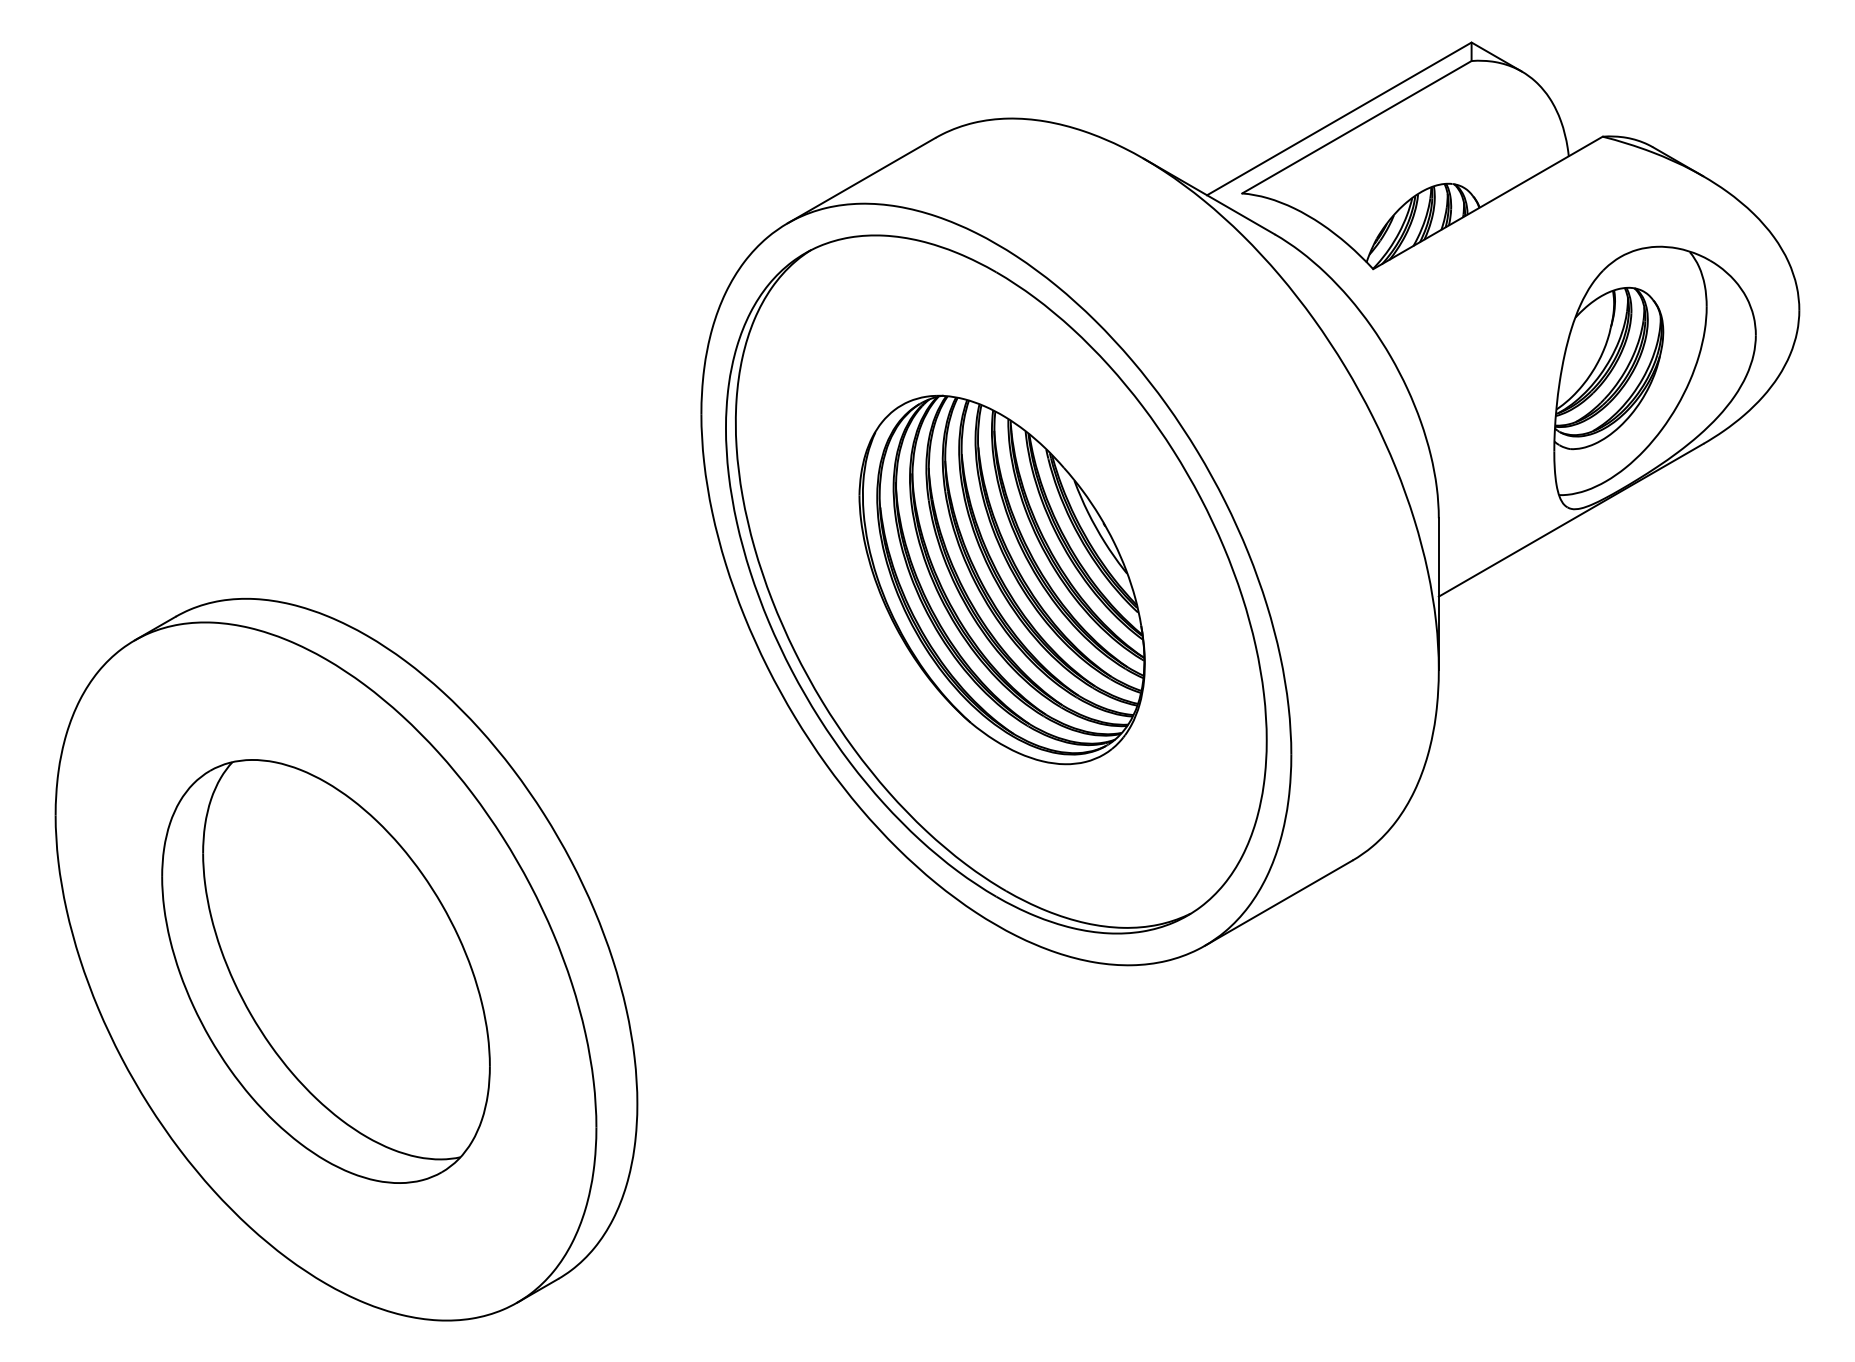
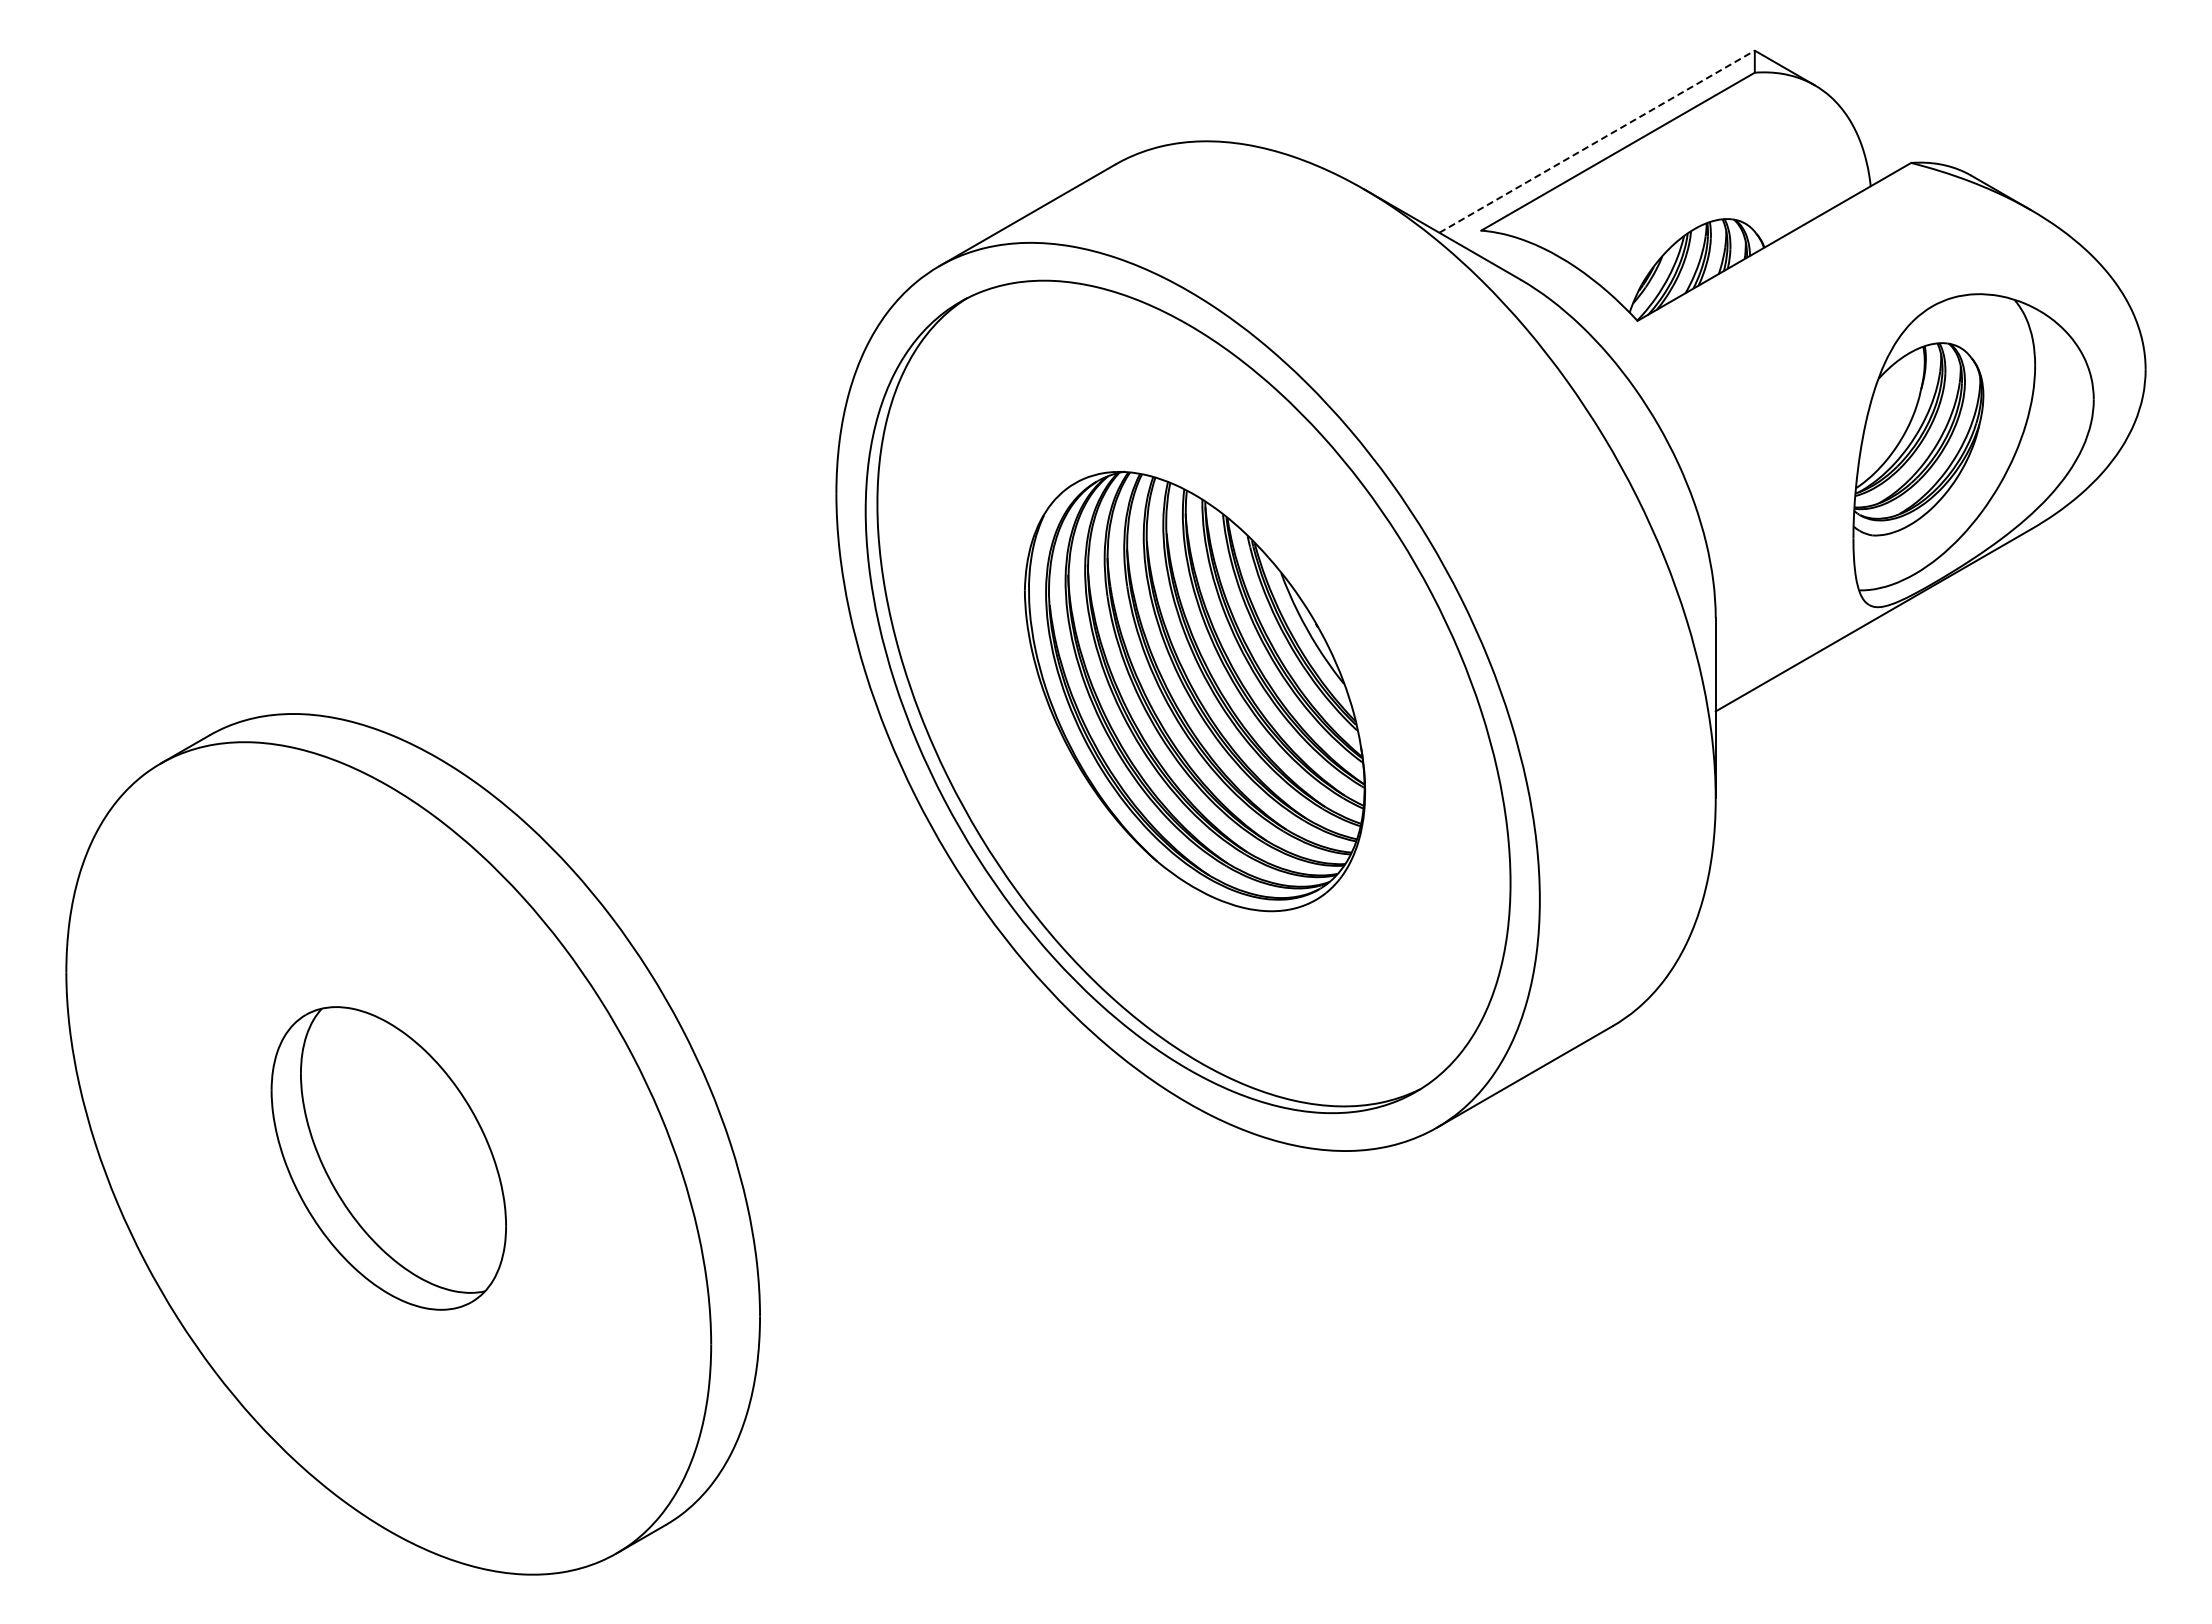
line: (1338, 118) -> (1596, 141), solid -> dashed
part: (325, 971) -> (388, 1158), size x0.6

